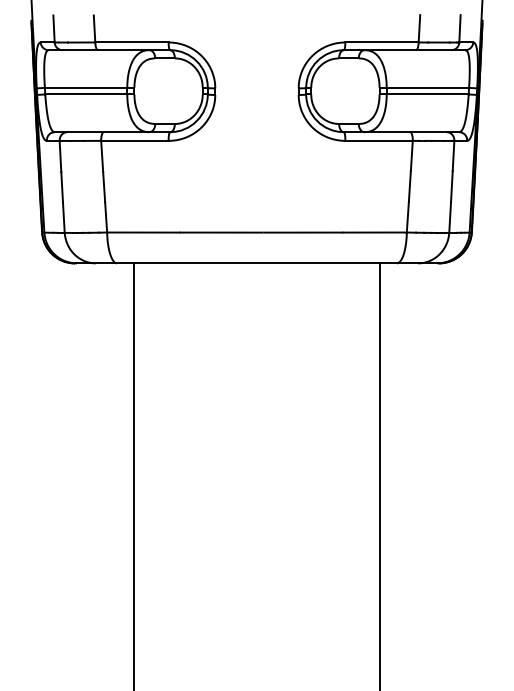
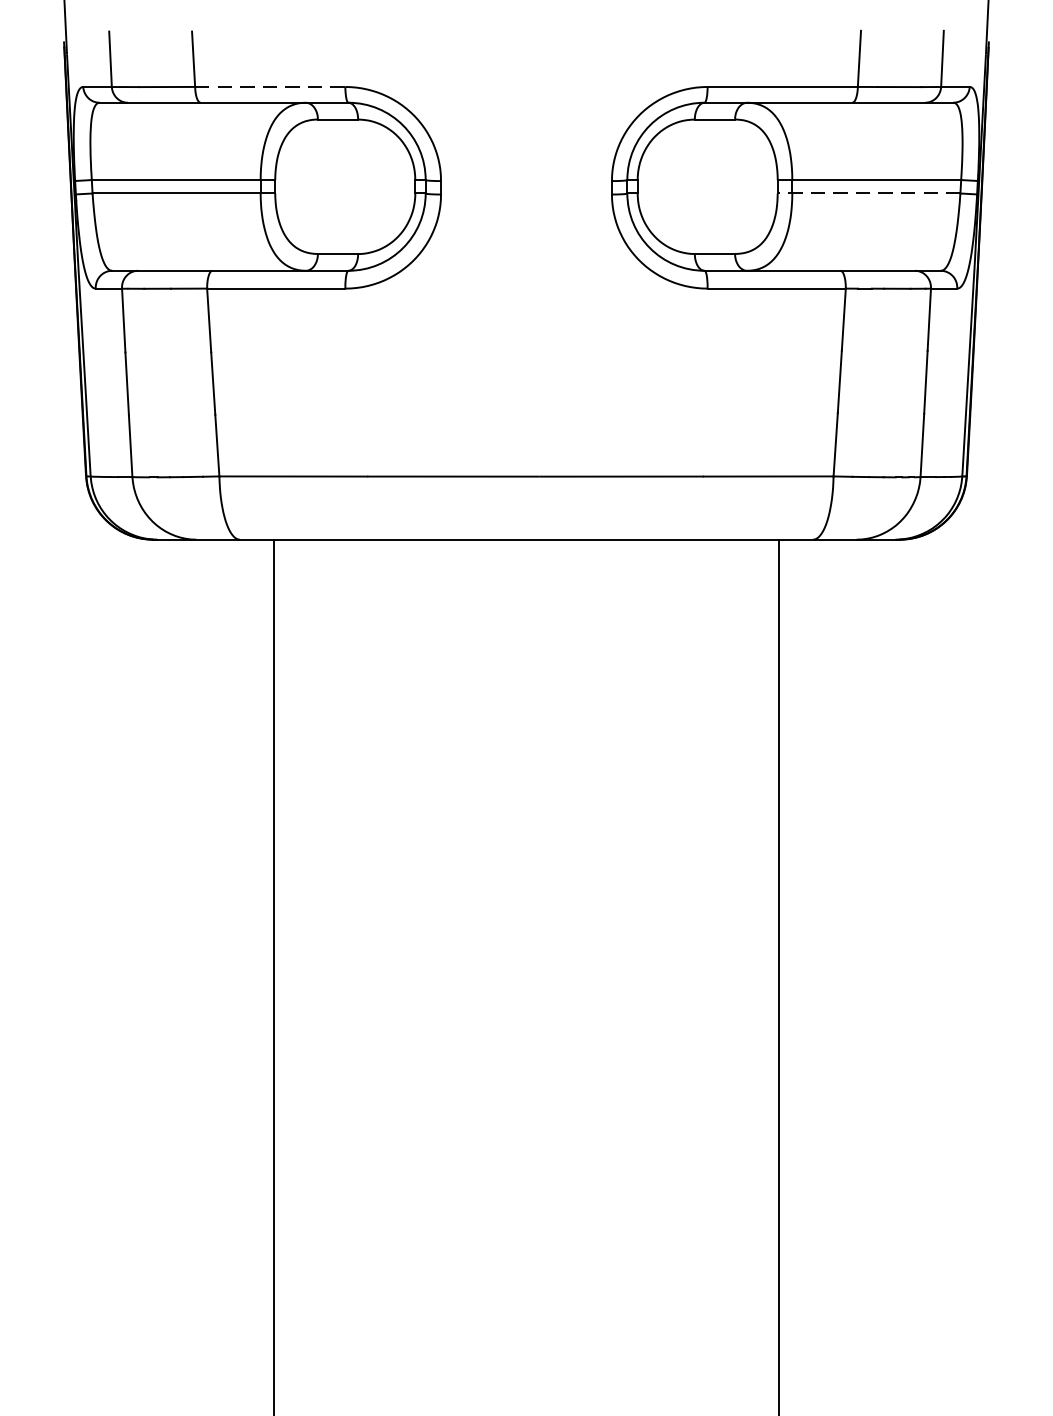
line: (131, 42) -> (269, 87), solid -> dashed
line: (424, 94) -> (869, 193), solid -> dashed

